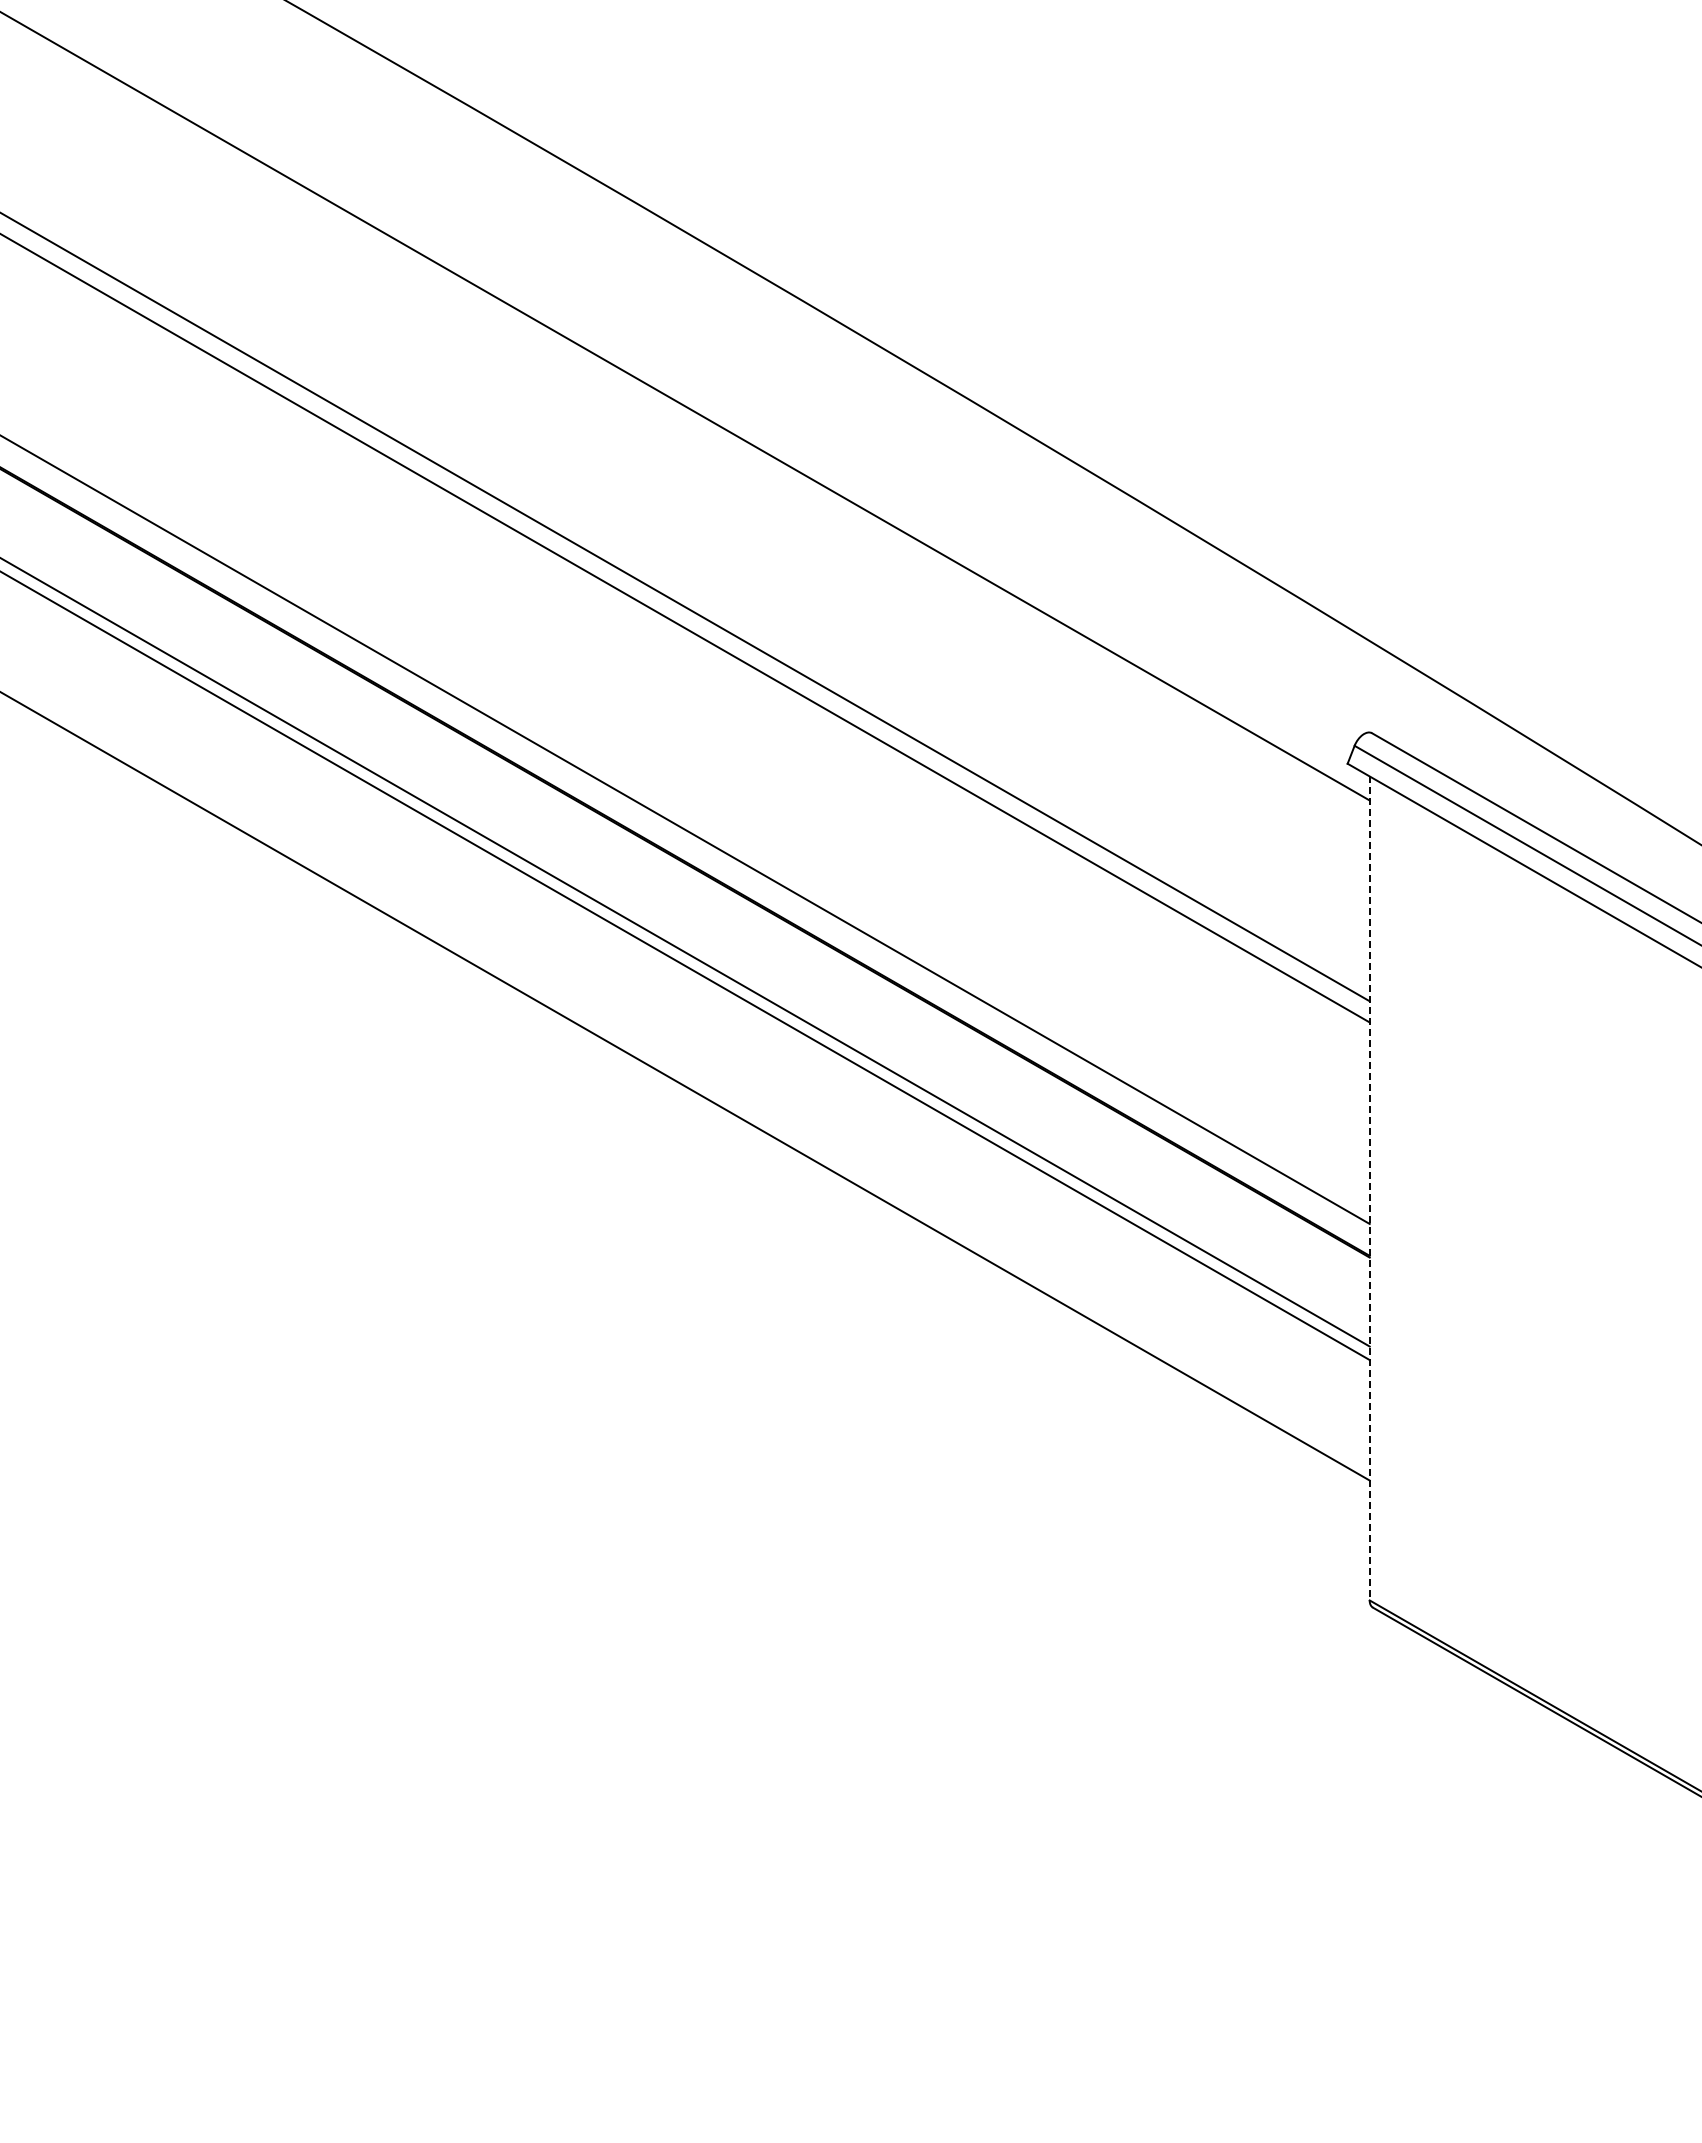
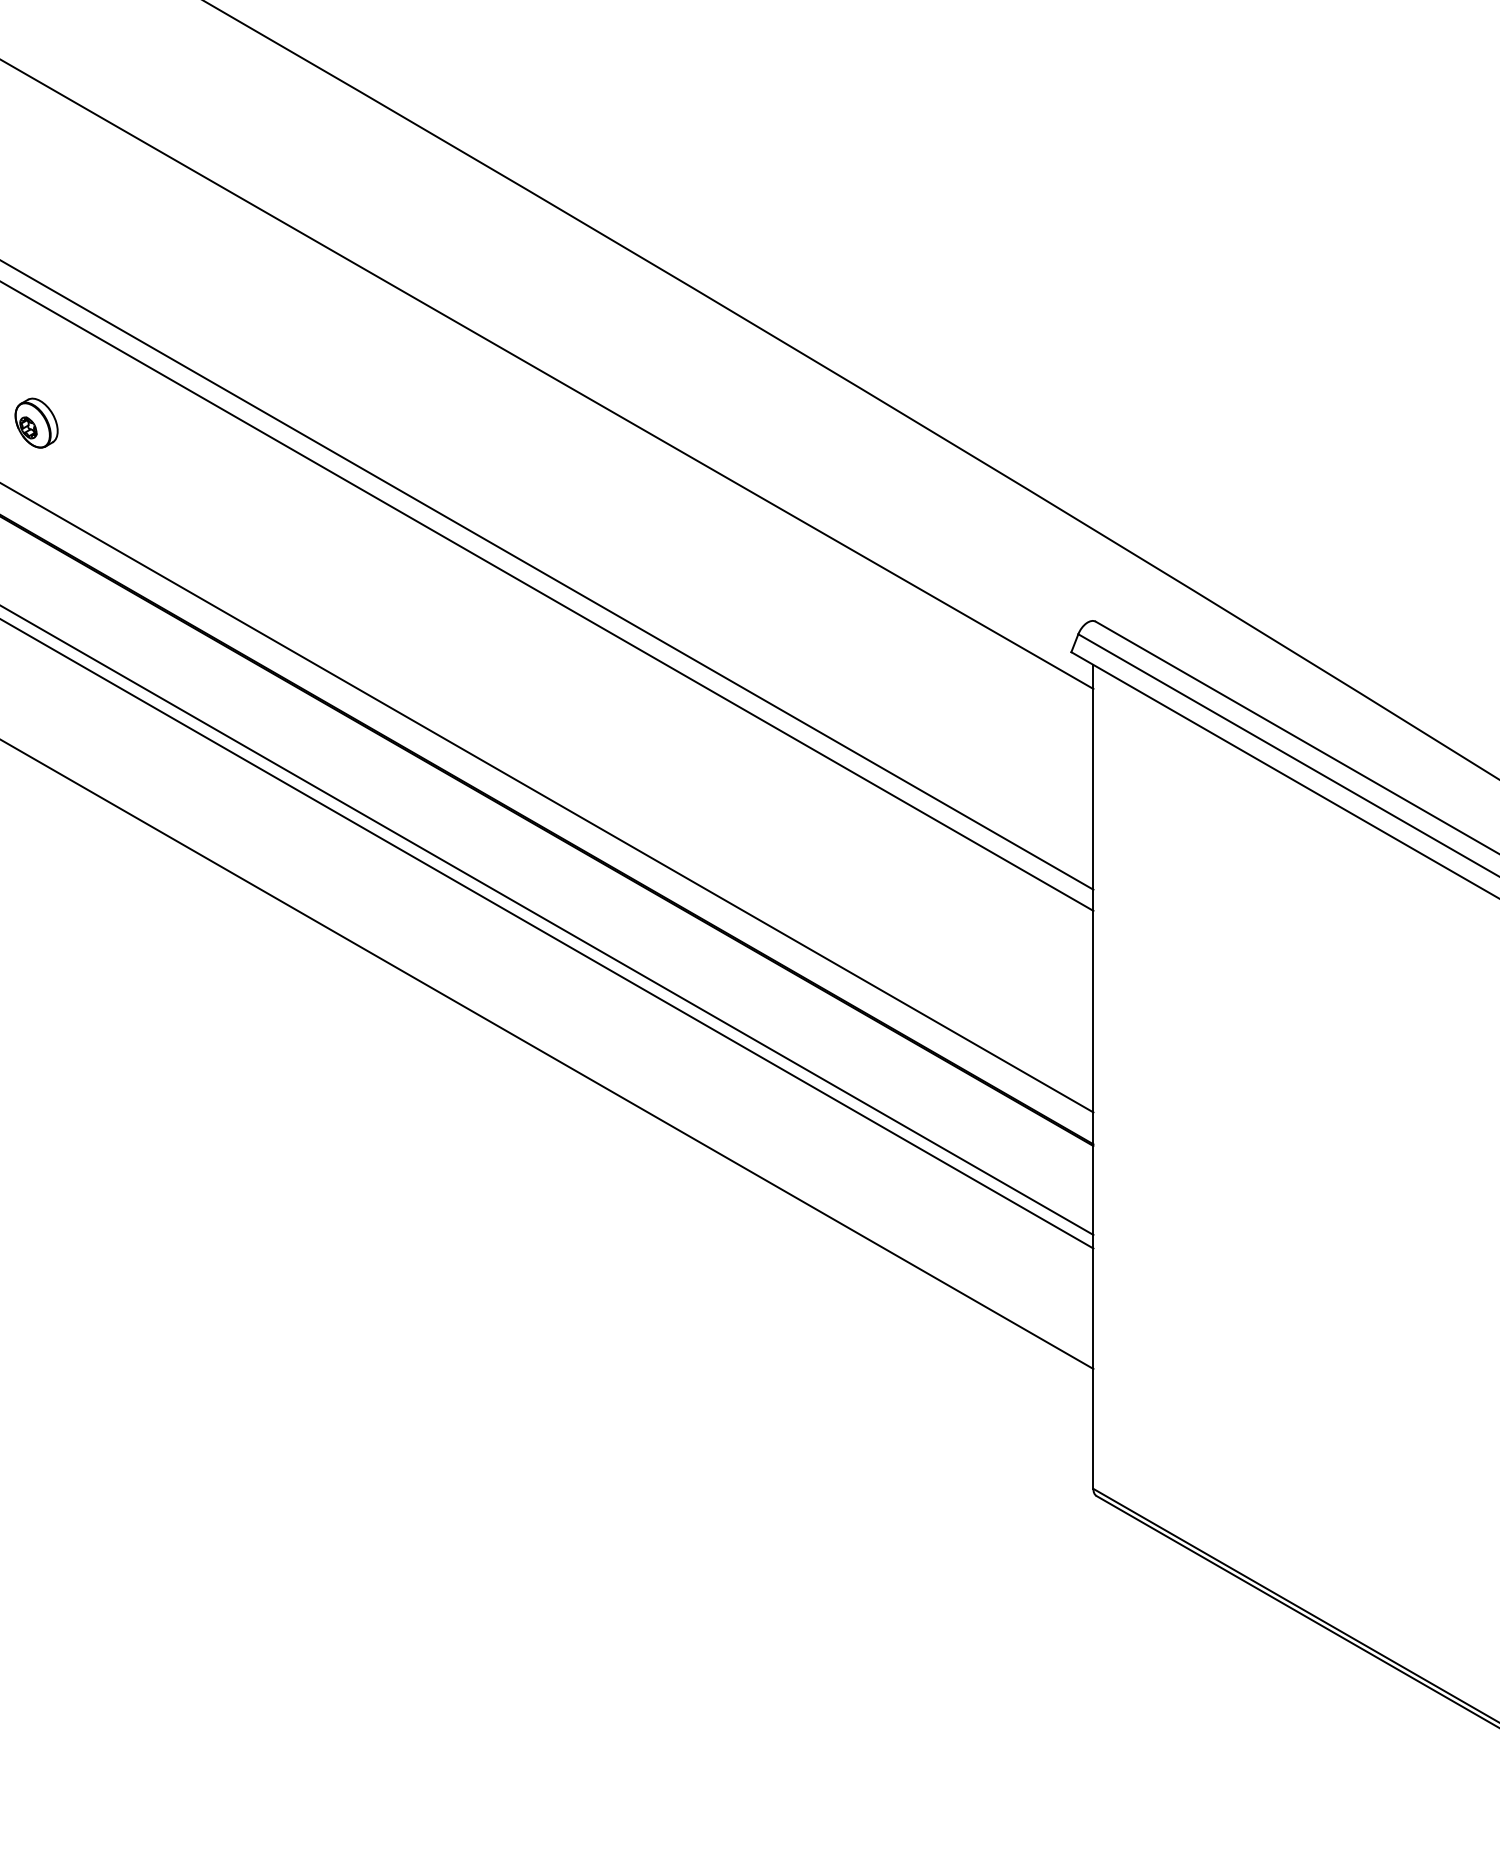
part: (312, 534) -> (36, 422), added
line: (1369, 1188) -> (1093, 1076), dashed -> solid

